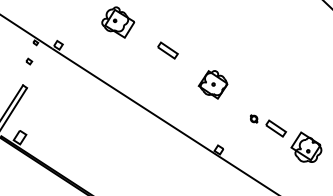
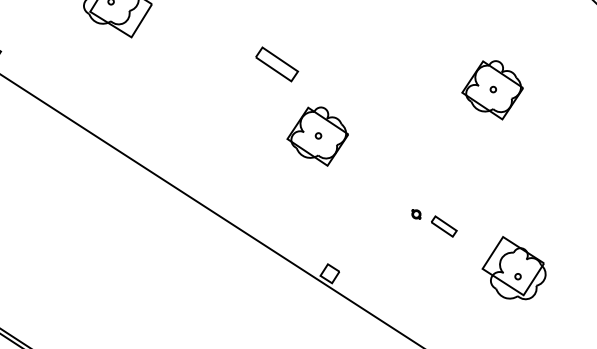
part: (167, 50) -> (276, 64), moved
part: (295, 62) -> (491, 89), added
part: (268, 125) -> (434, 222), size x0.6

